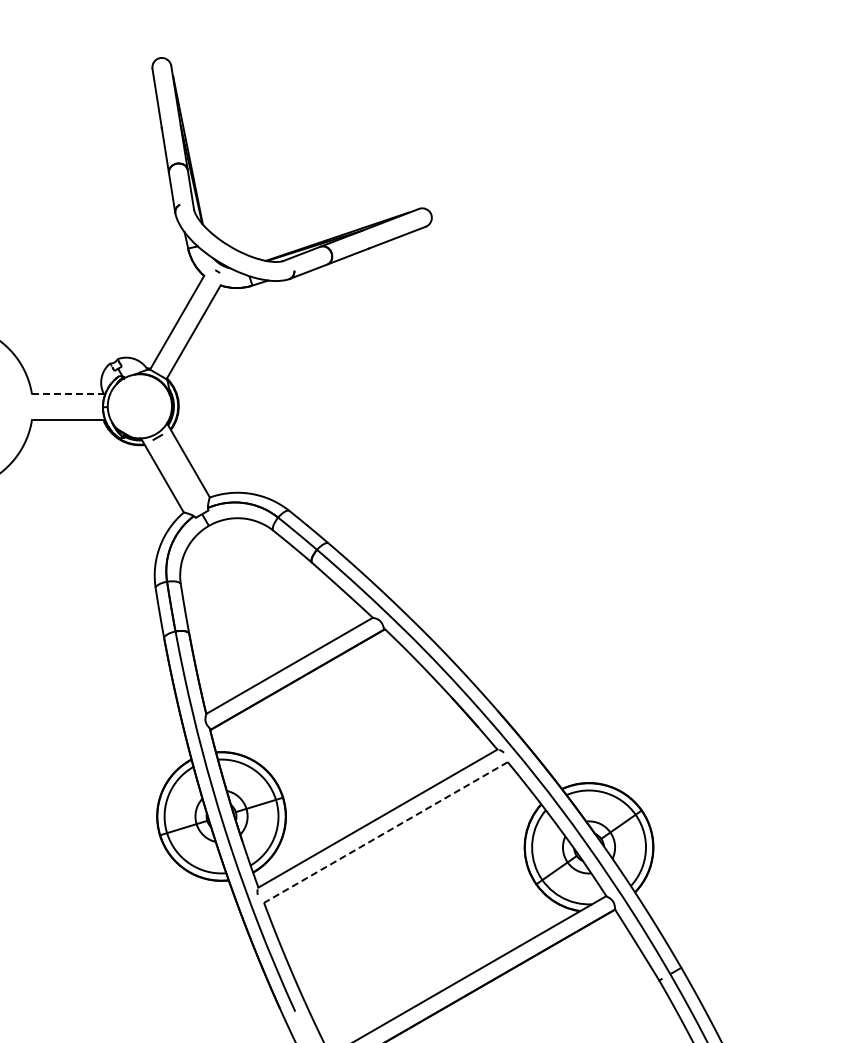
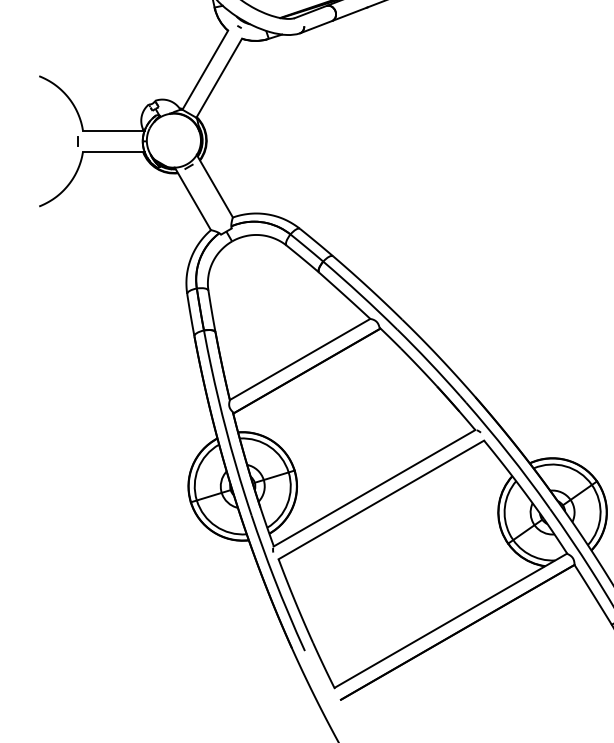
line: (68, 394) -> (113, 130), dashed -> solid
line: (25, 406) -> (77, 140), added
line: (385, 832) -> (380, 499), dashed -> solid

